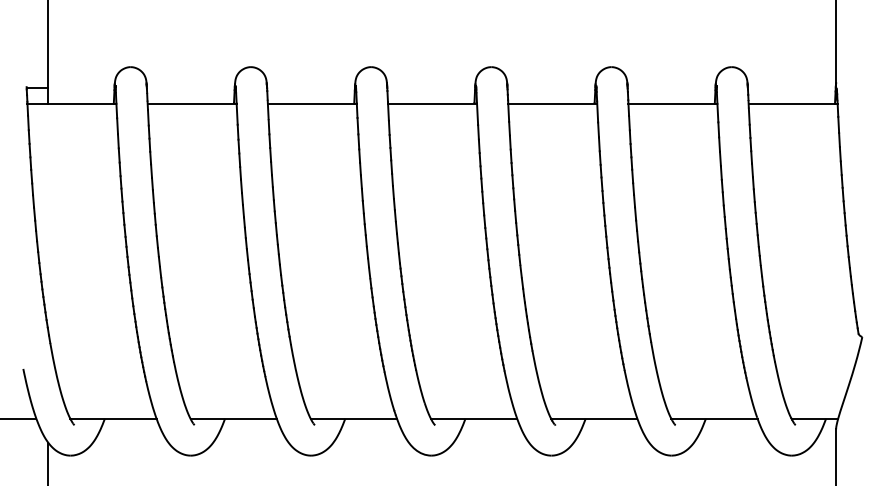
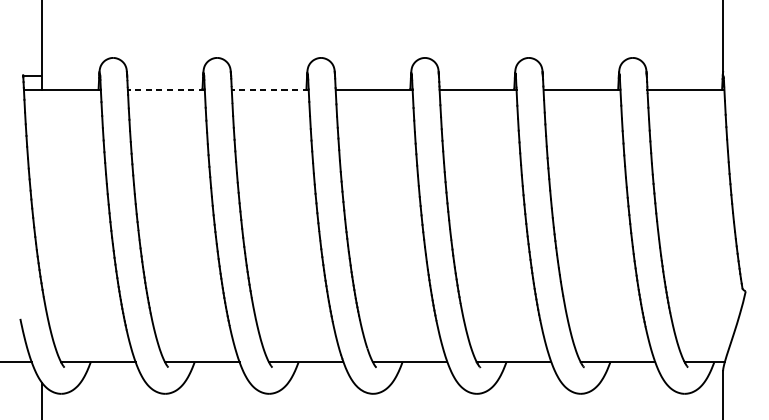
line: (191, 103) -> (165, 89), solid -> dashed
line: (311, 103) -> (269, 89), solid -> dashed

